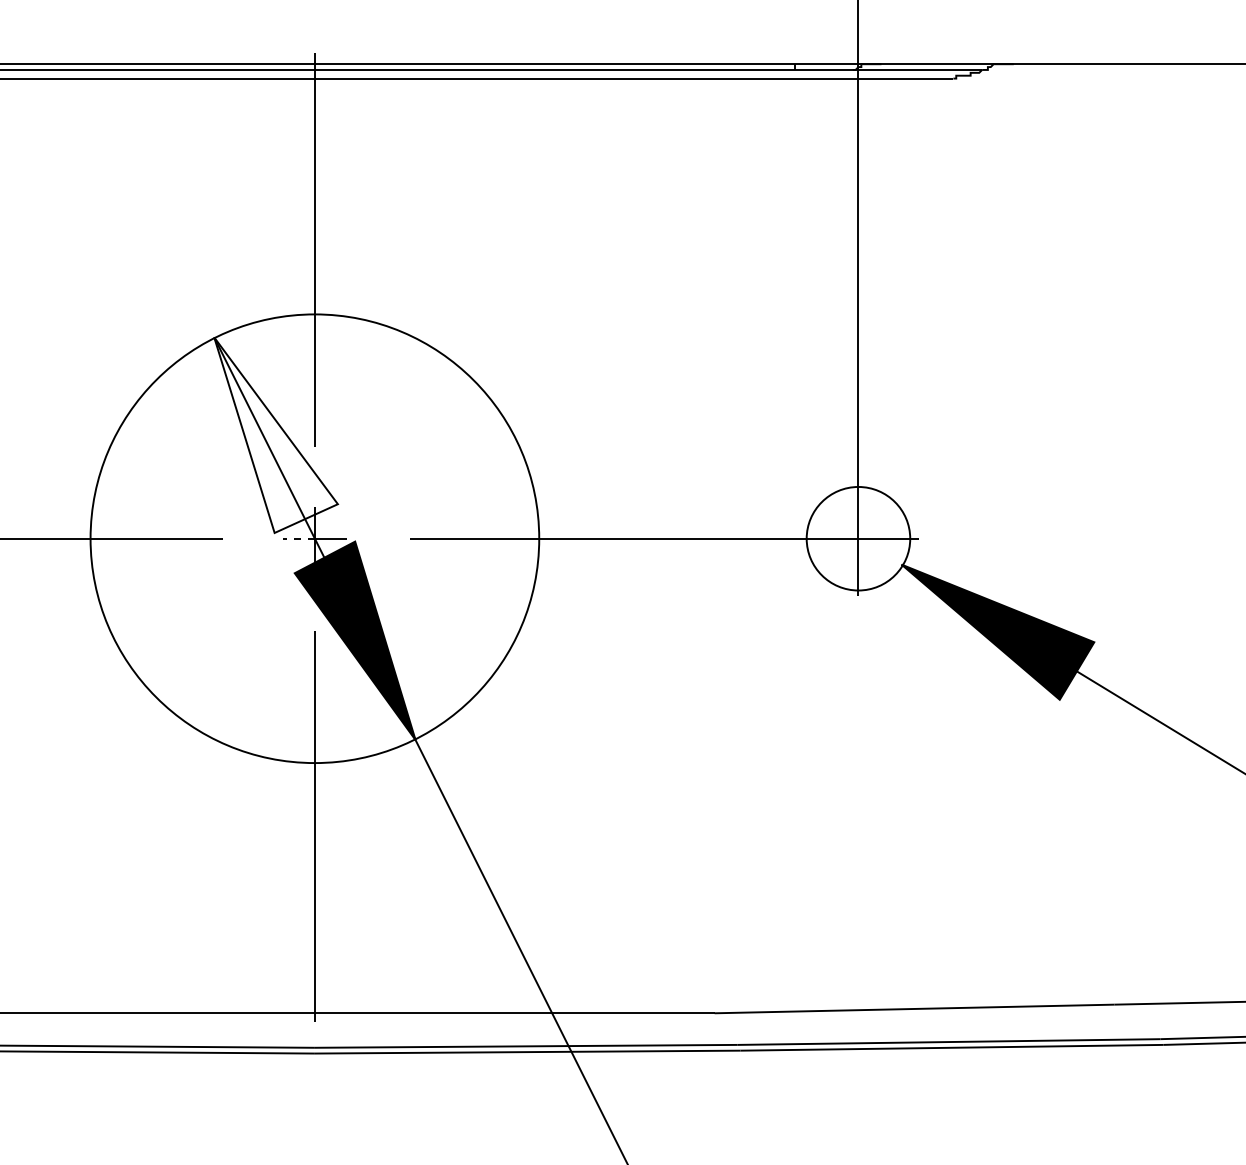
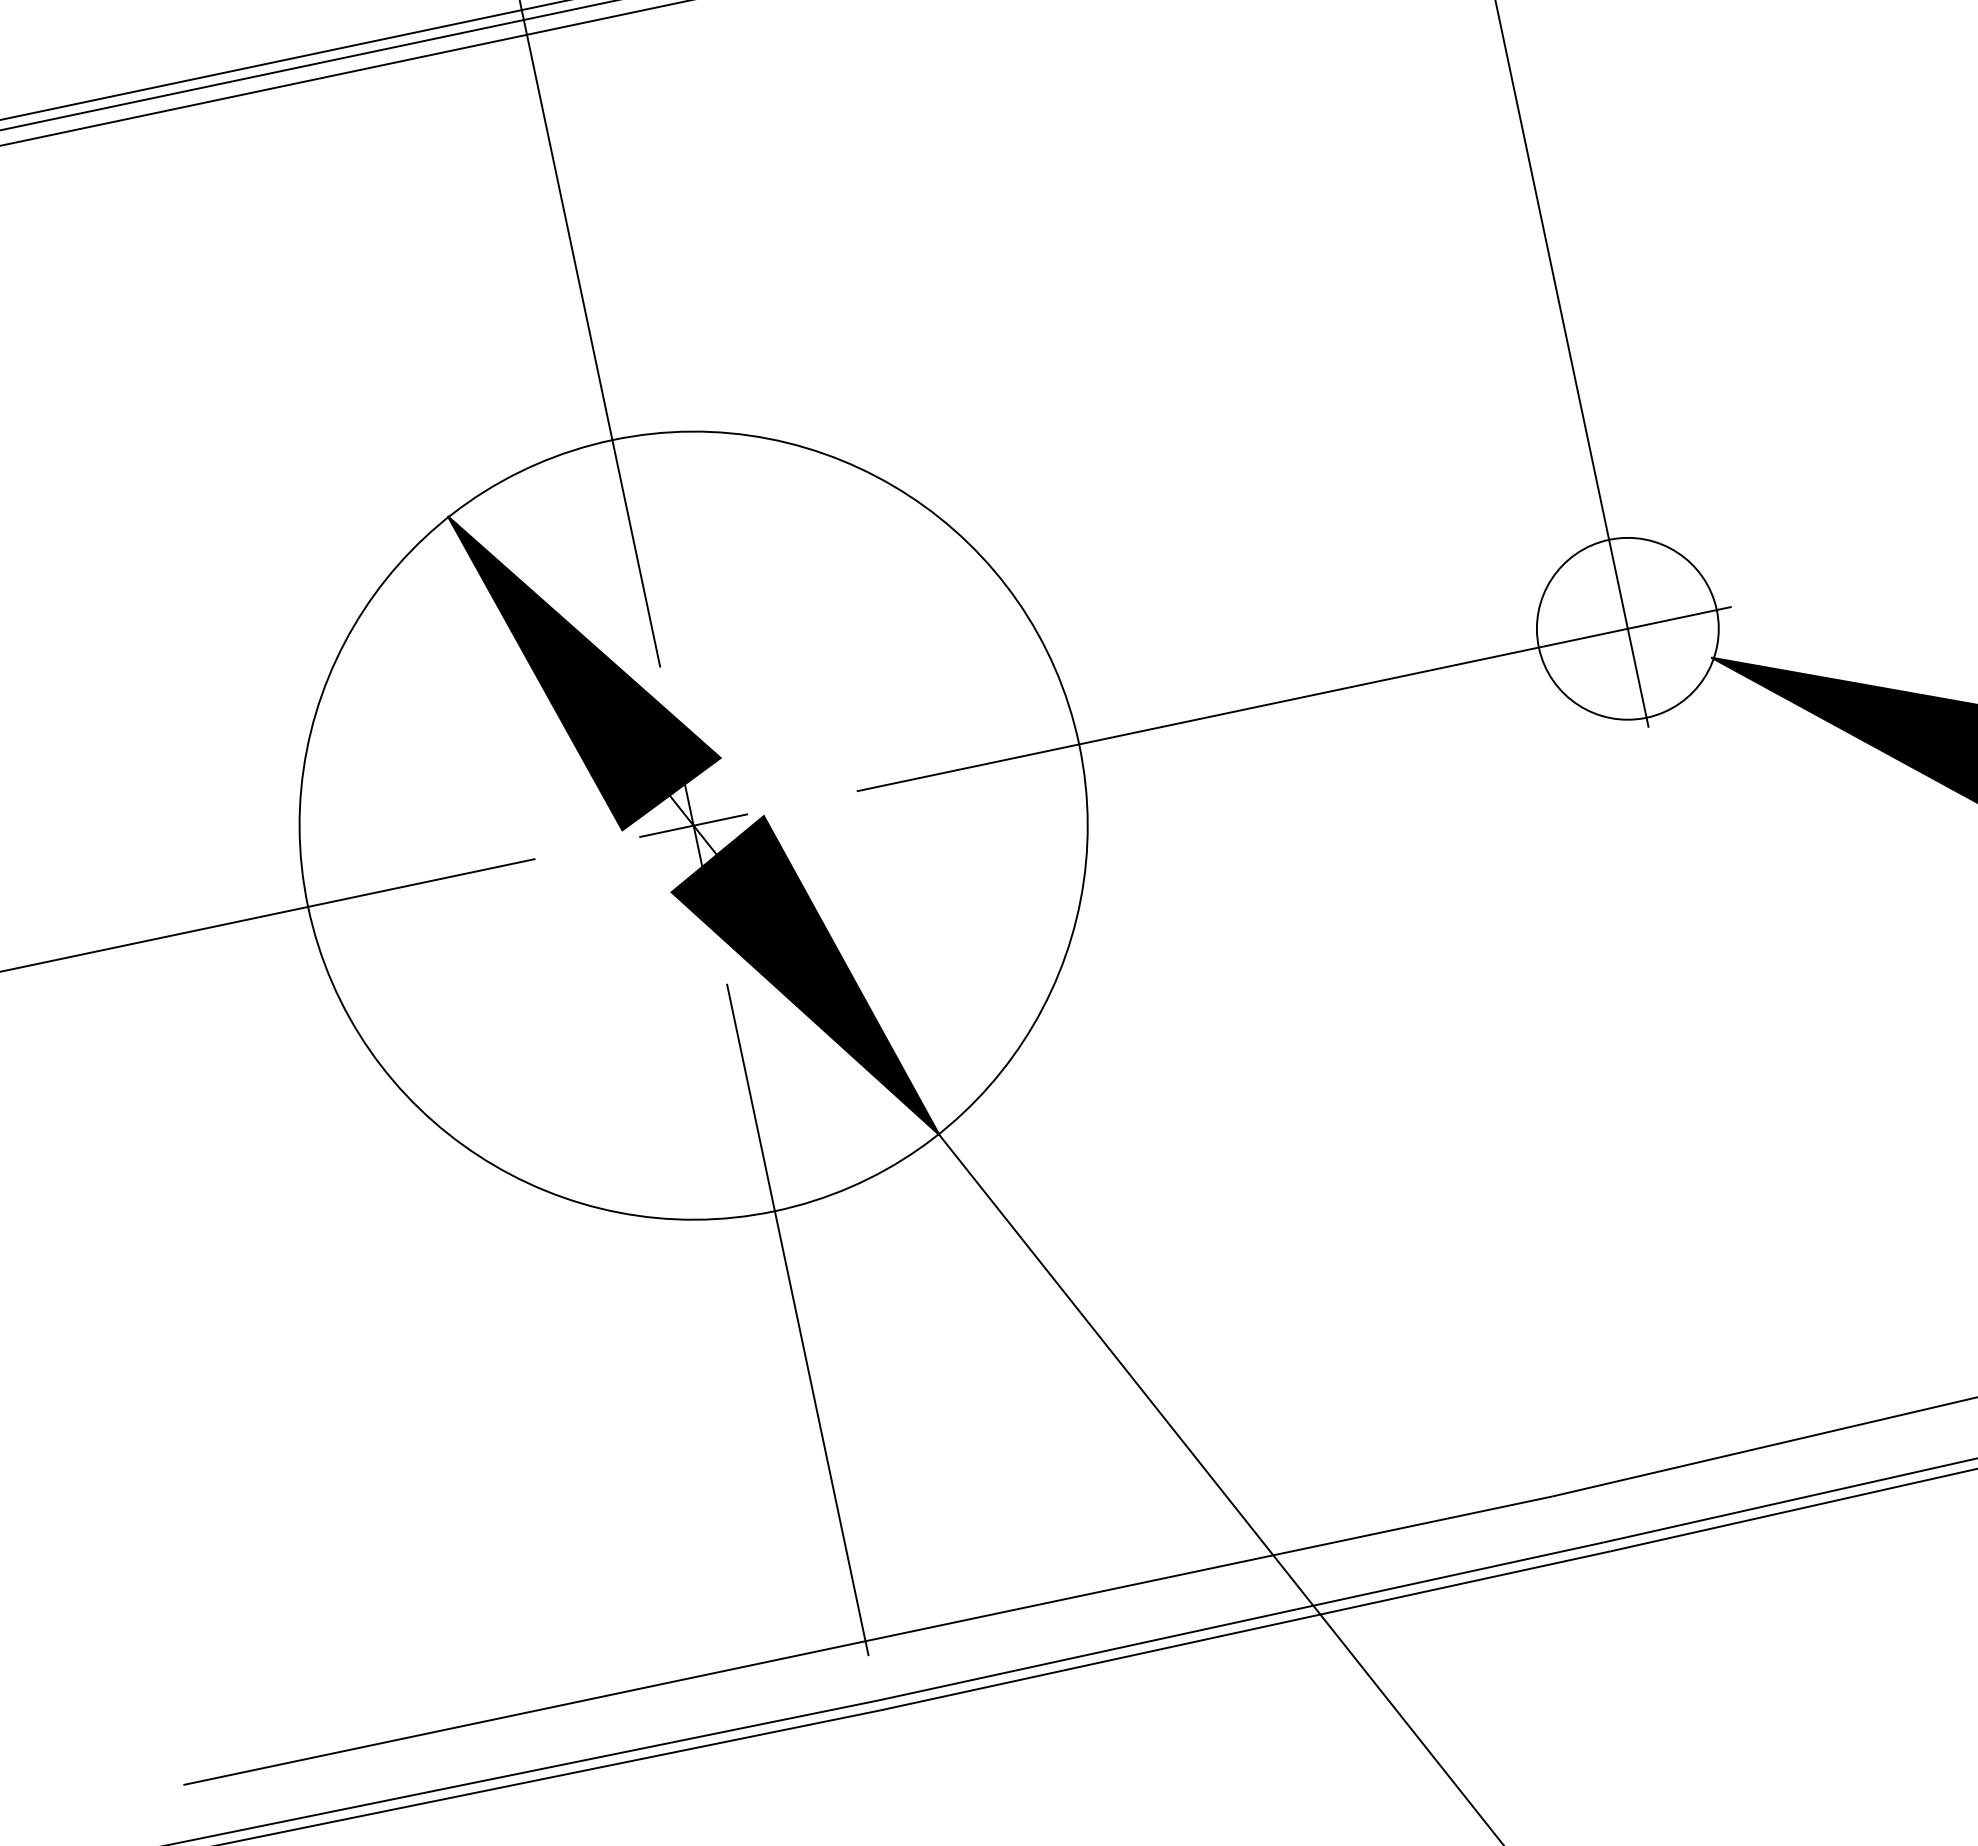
fill: (275, 434) -> (588, 660), added
line: (299, 538) -> (667, 830), dashed -> solid

